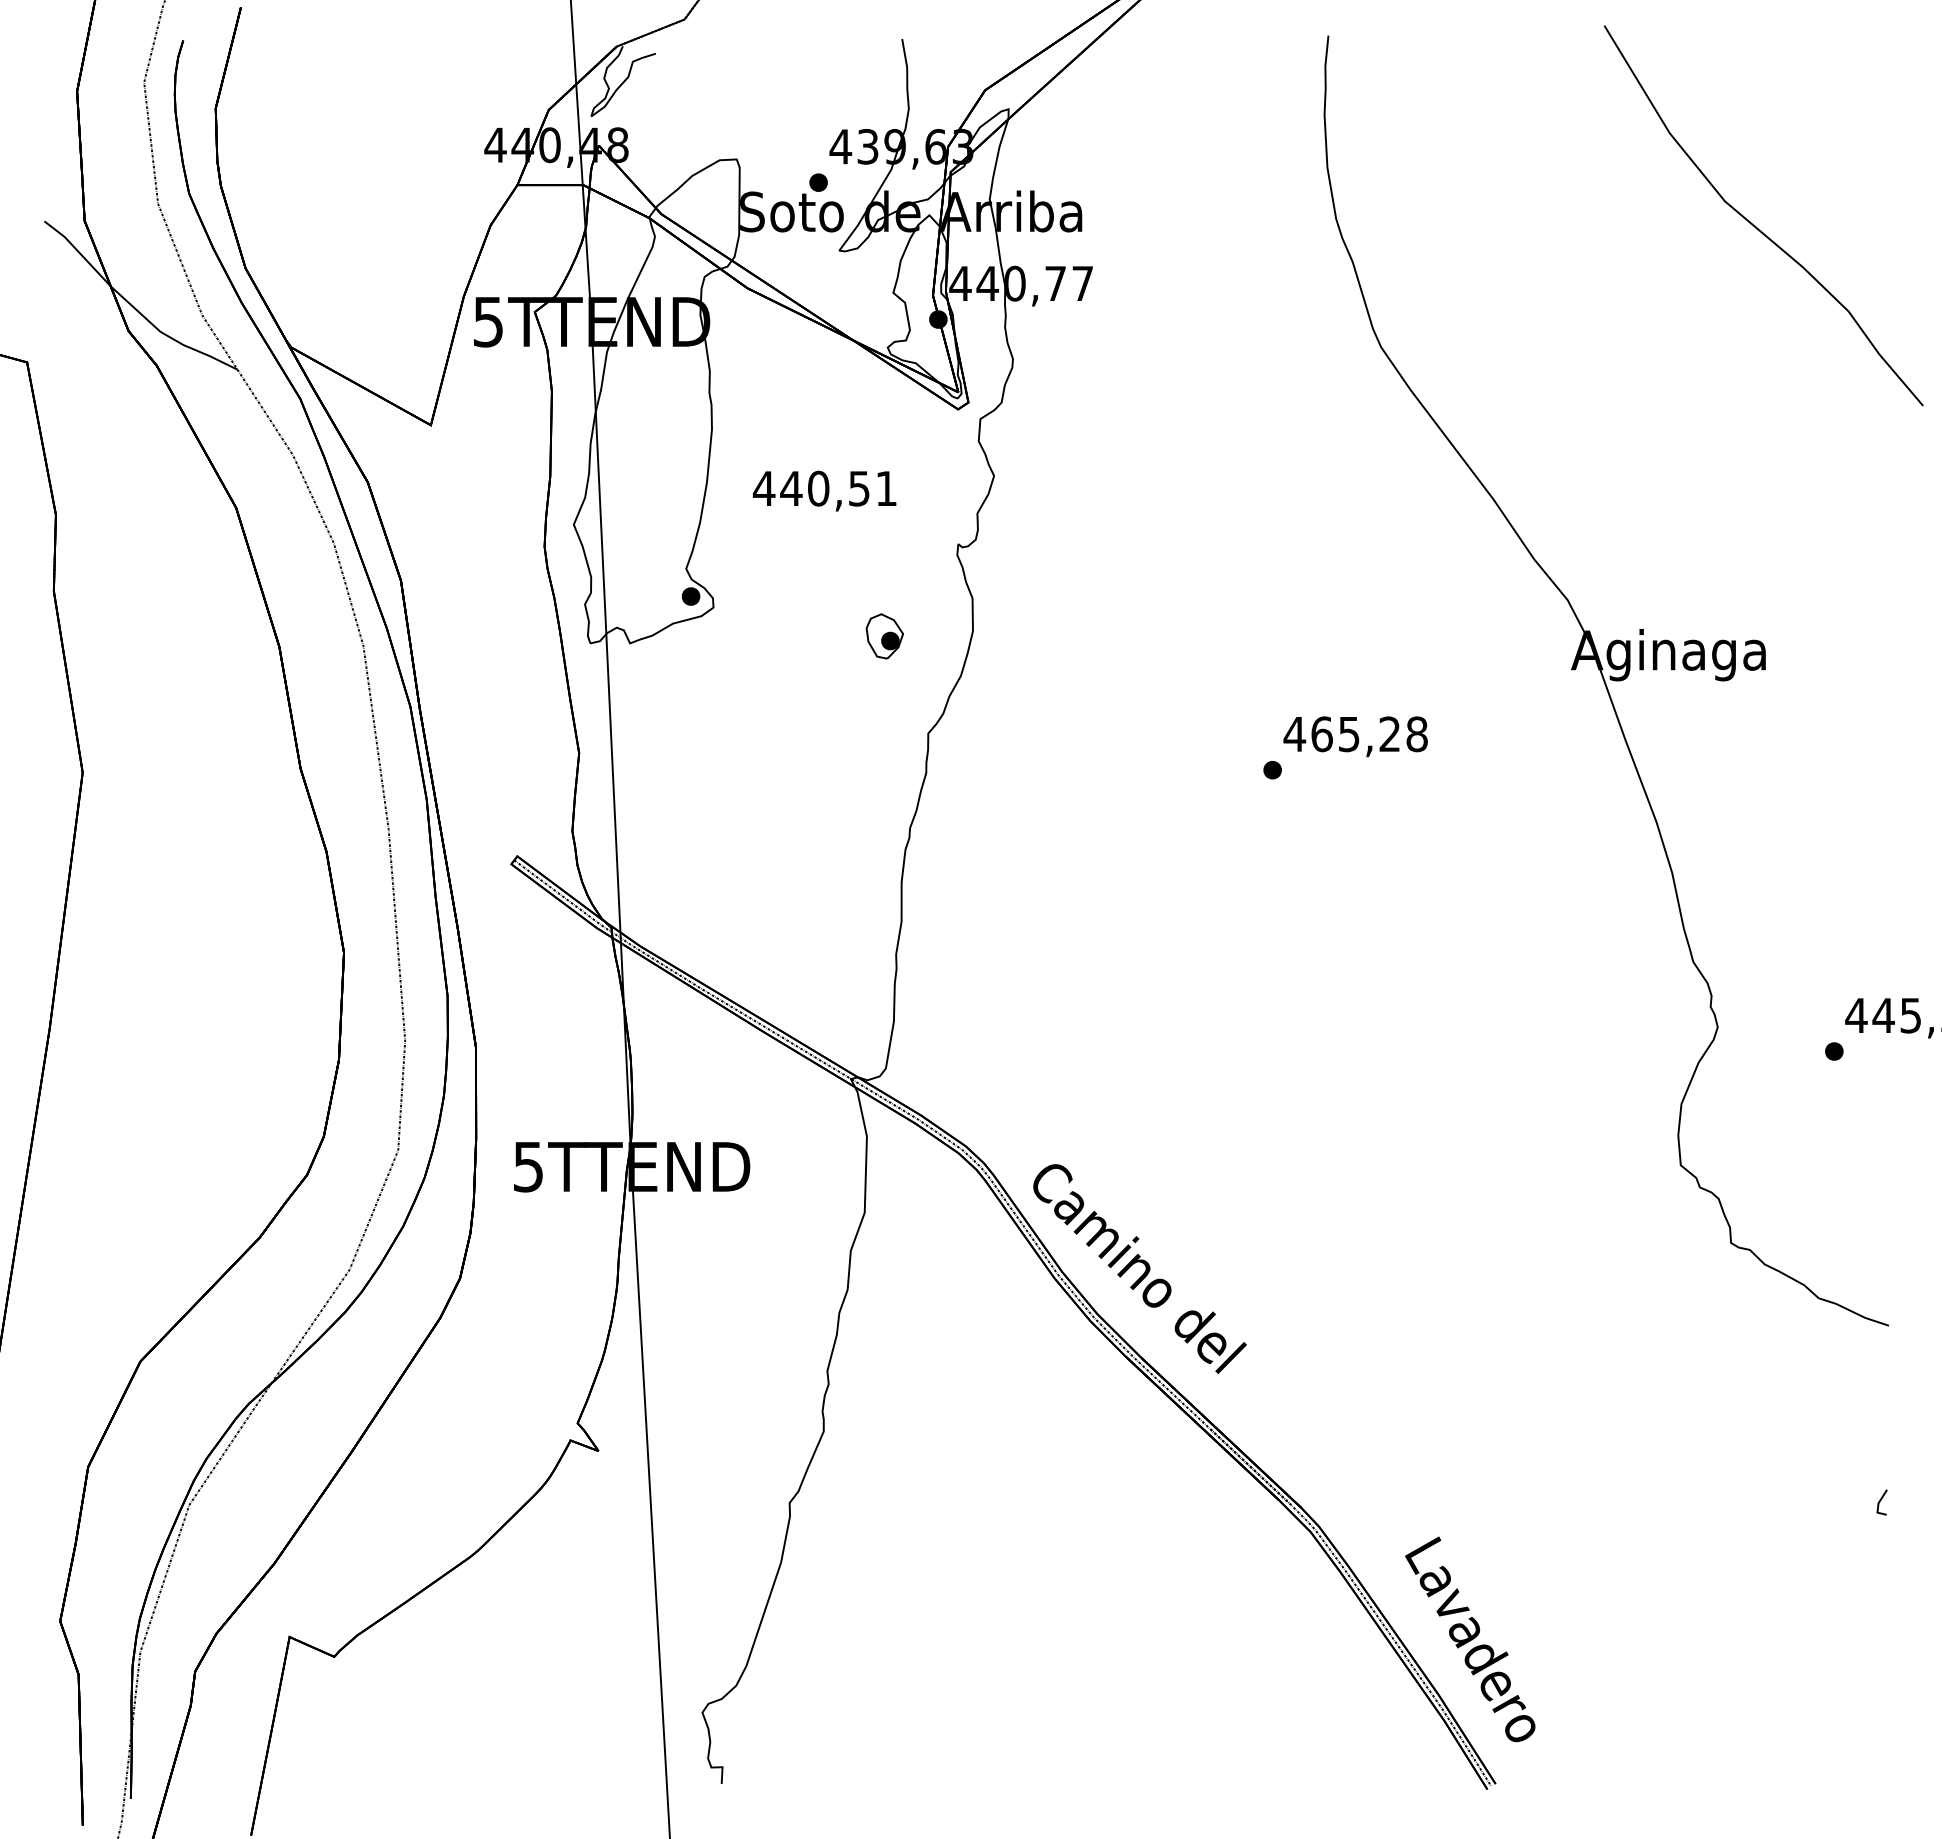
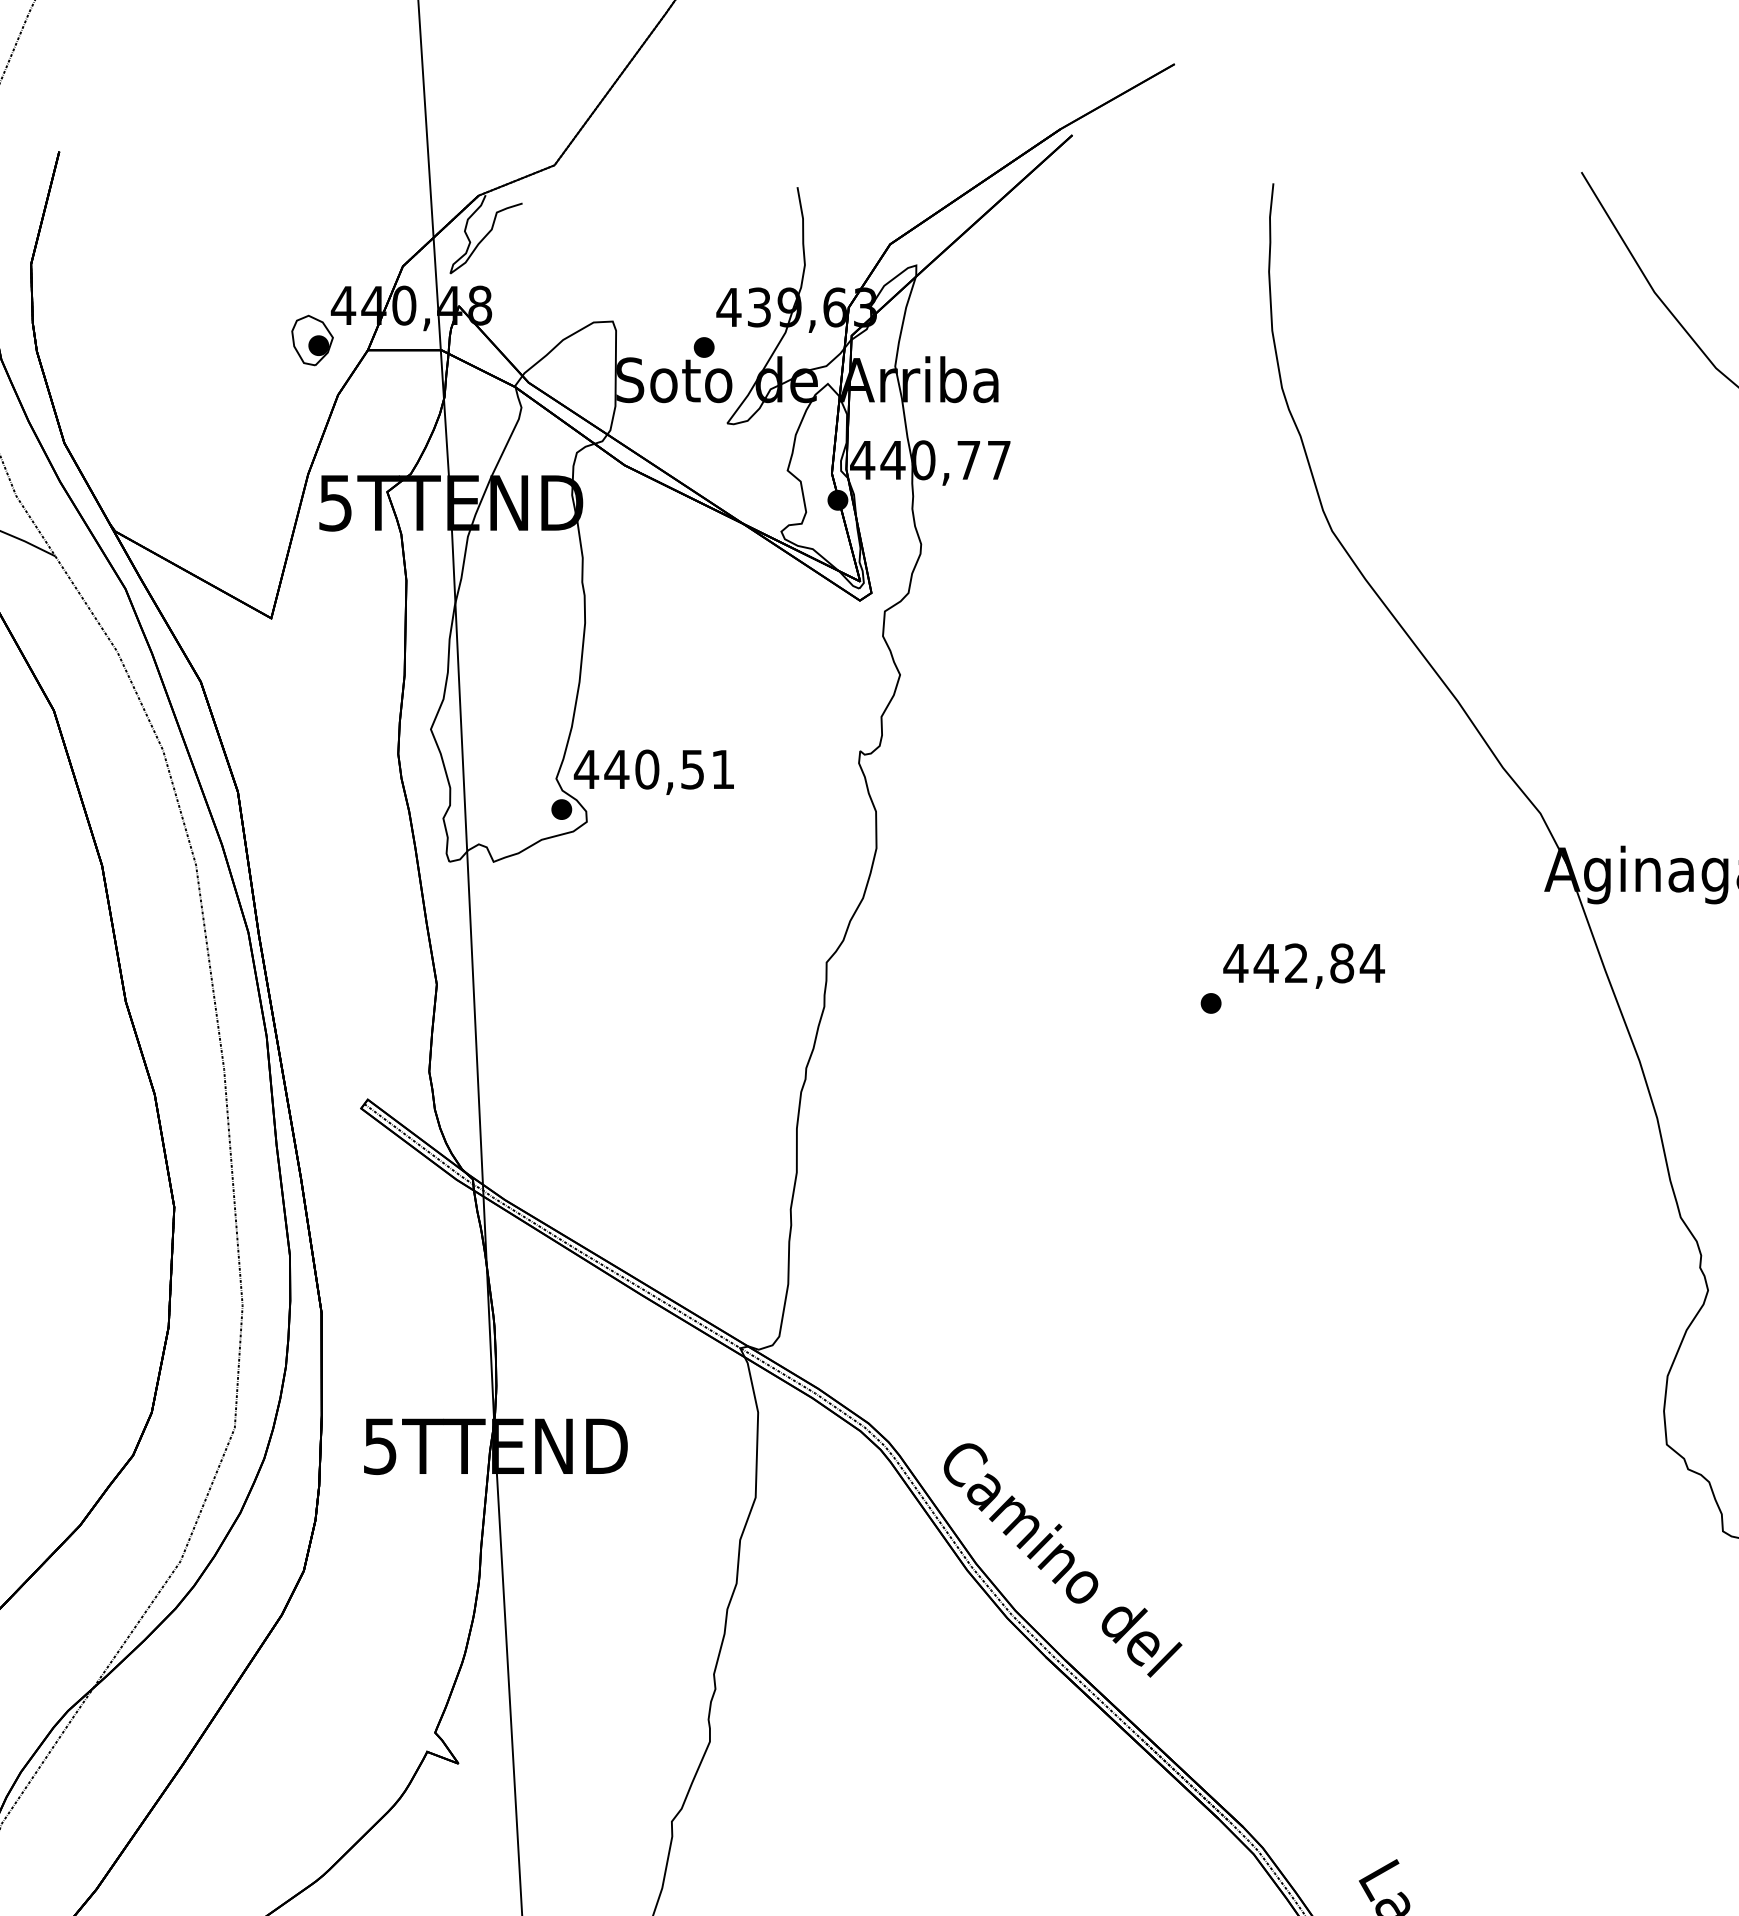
text: (824, 490) -> (653, 771), moved
part: (884, 636) -> (312, 340), moved
text: (1369, 734) -> (1319, 963), 465,28 -> 442,84

